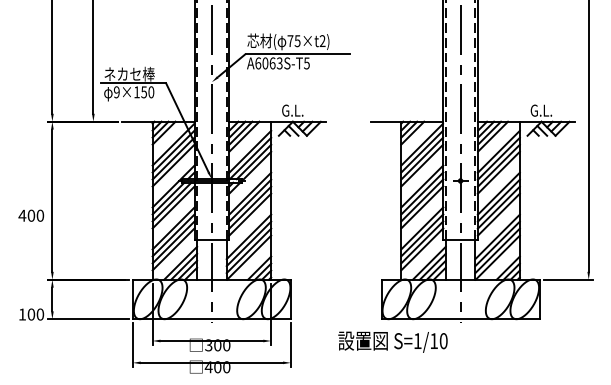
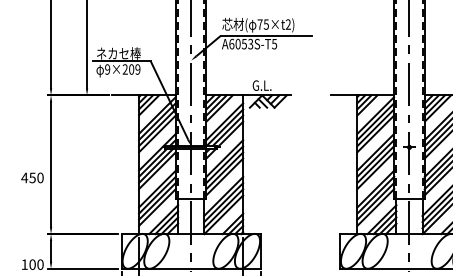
text: (272, 63) -> (244, 44), A6063S-T5 -> A6053S-T5
text: (144, 92) -> (131, 69), 9×150 -> 9×209
text: (31, 215) -> (32, 177), 400 -> 450

